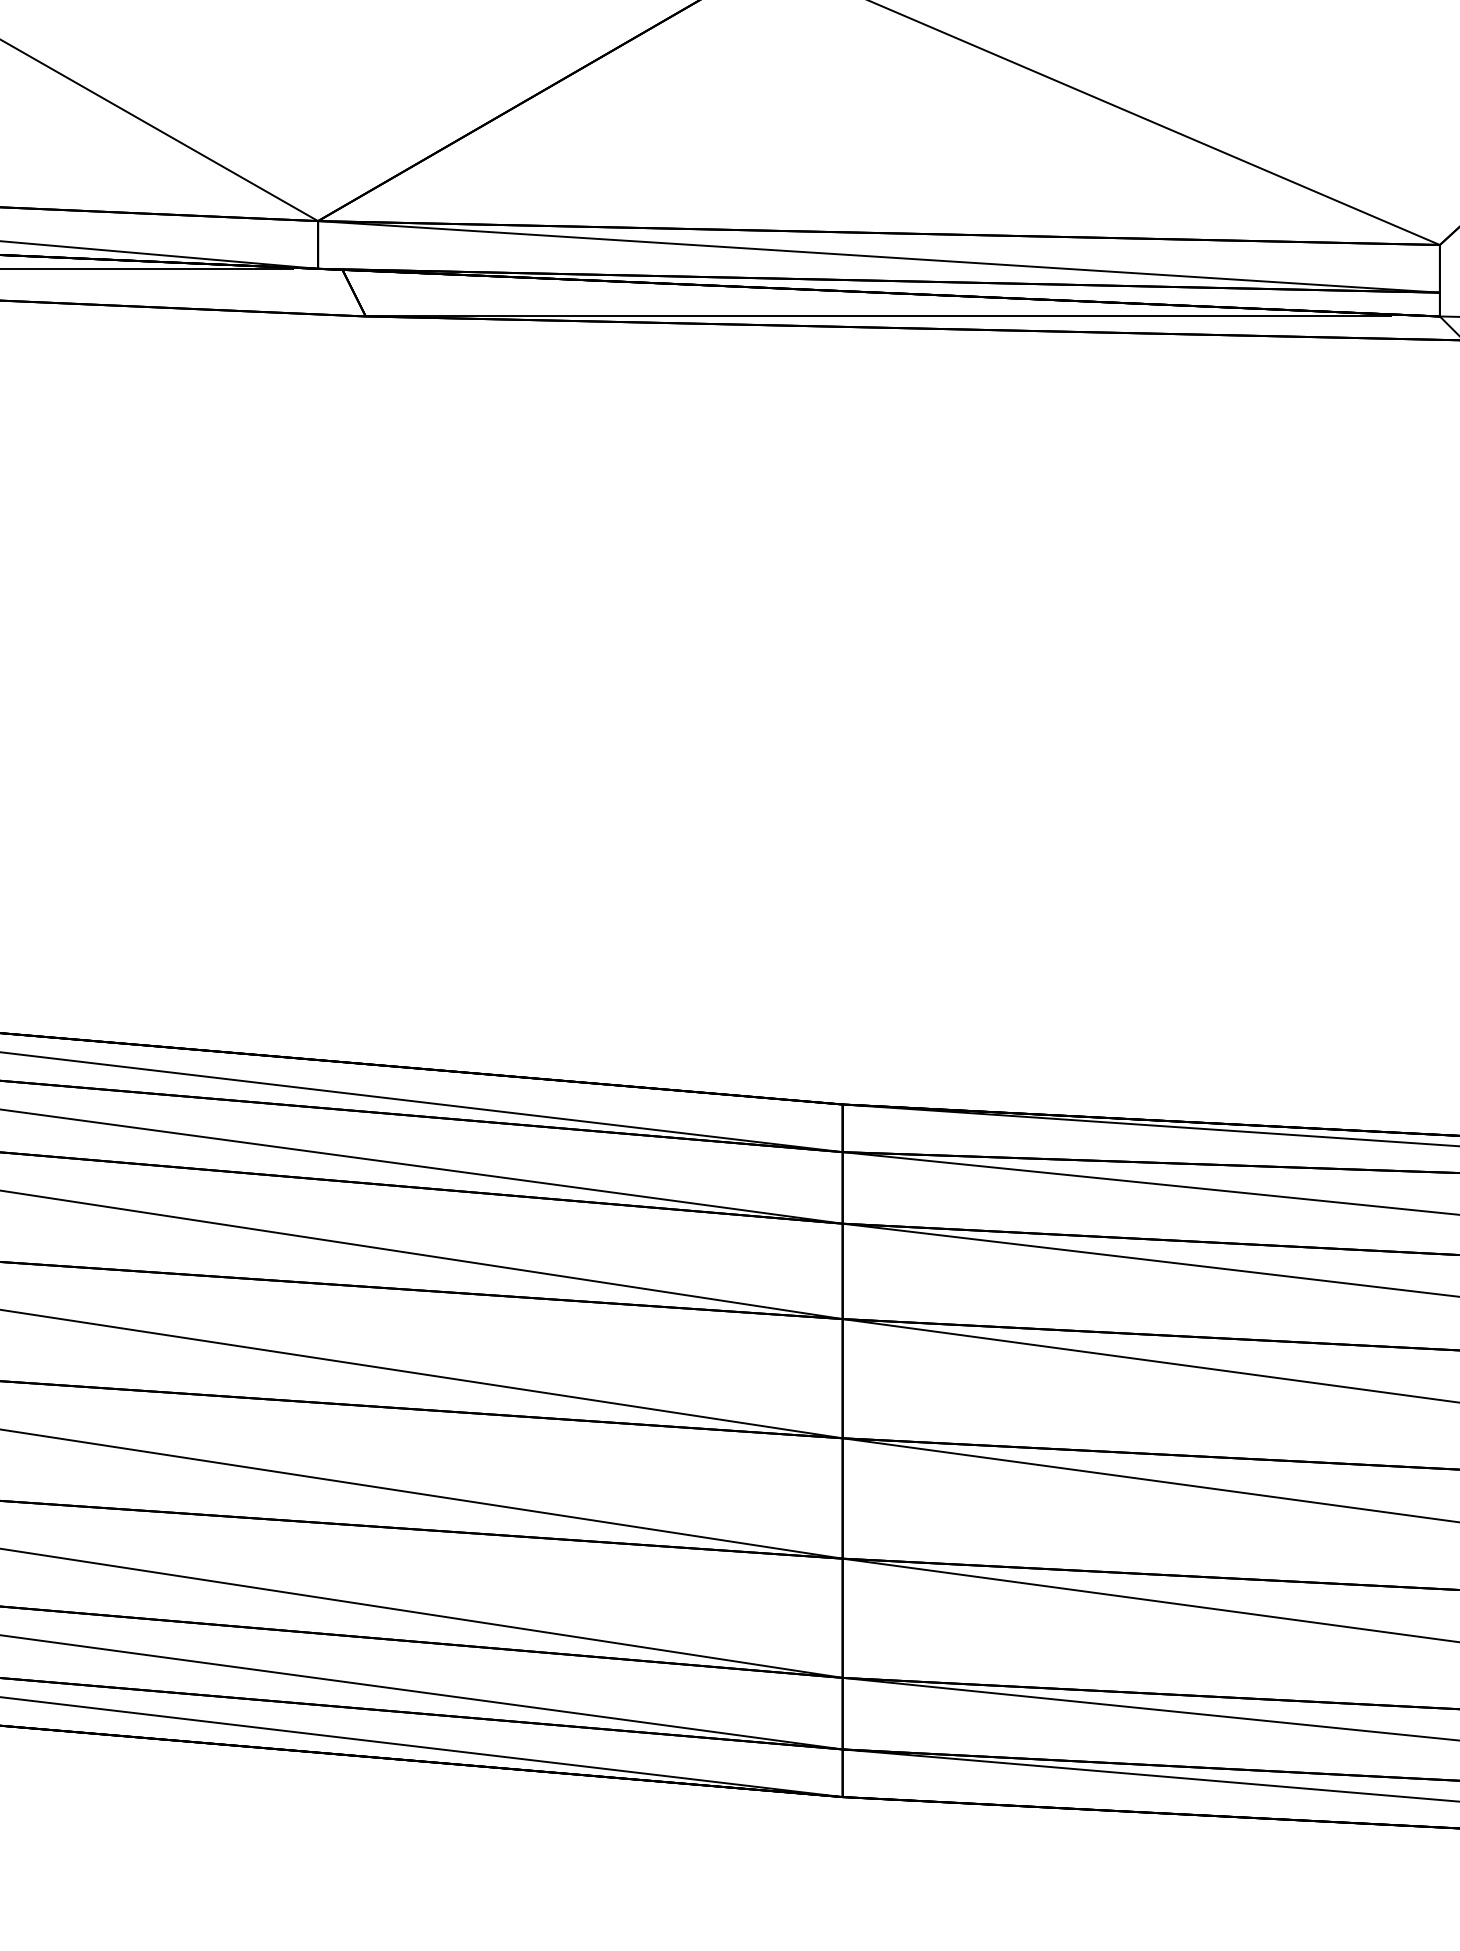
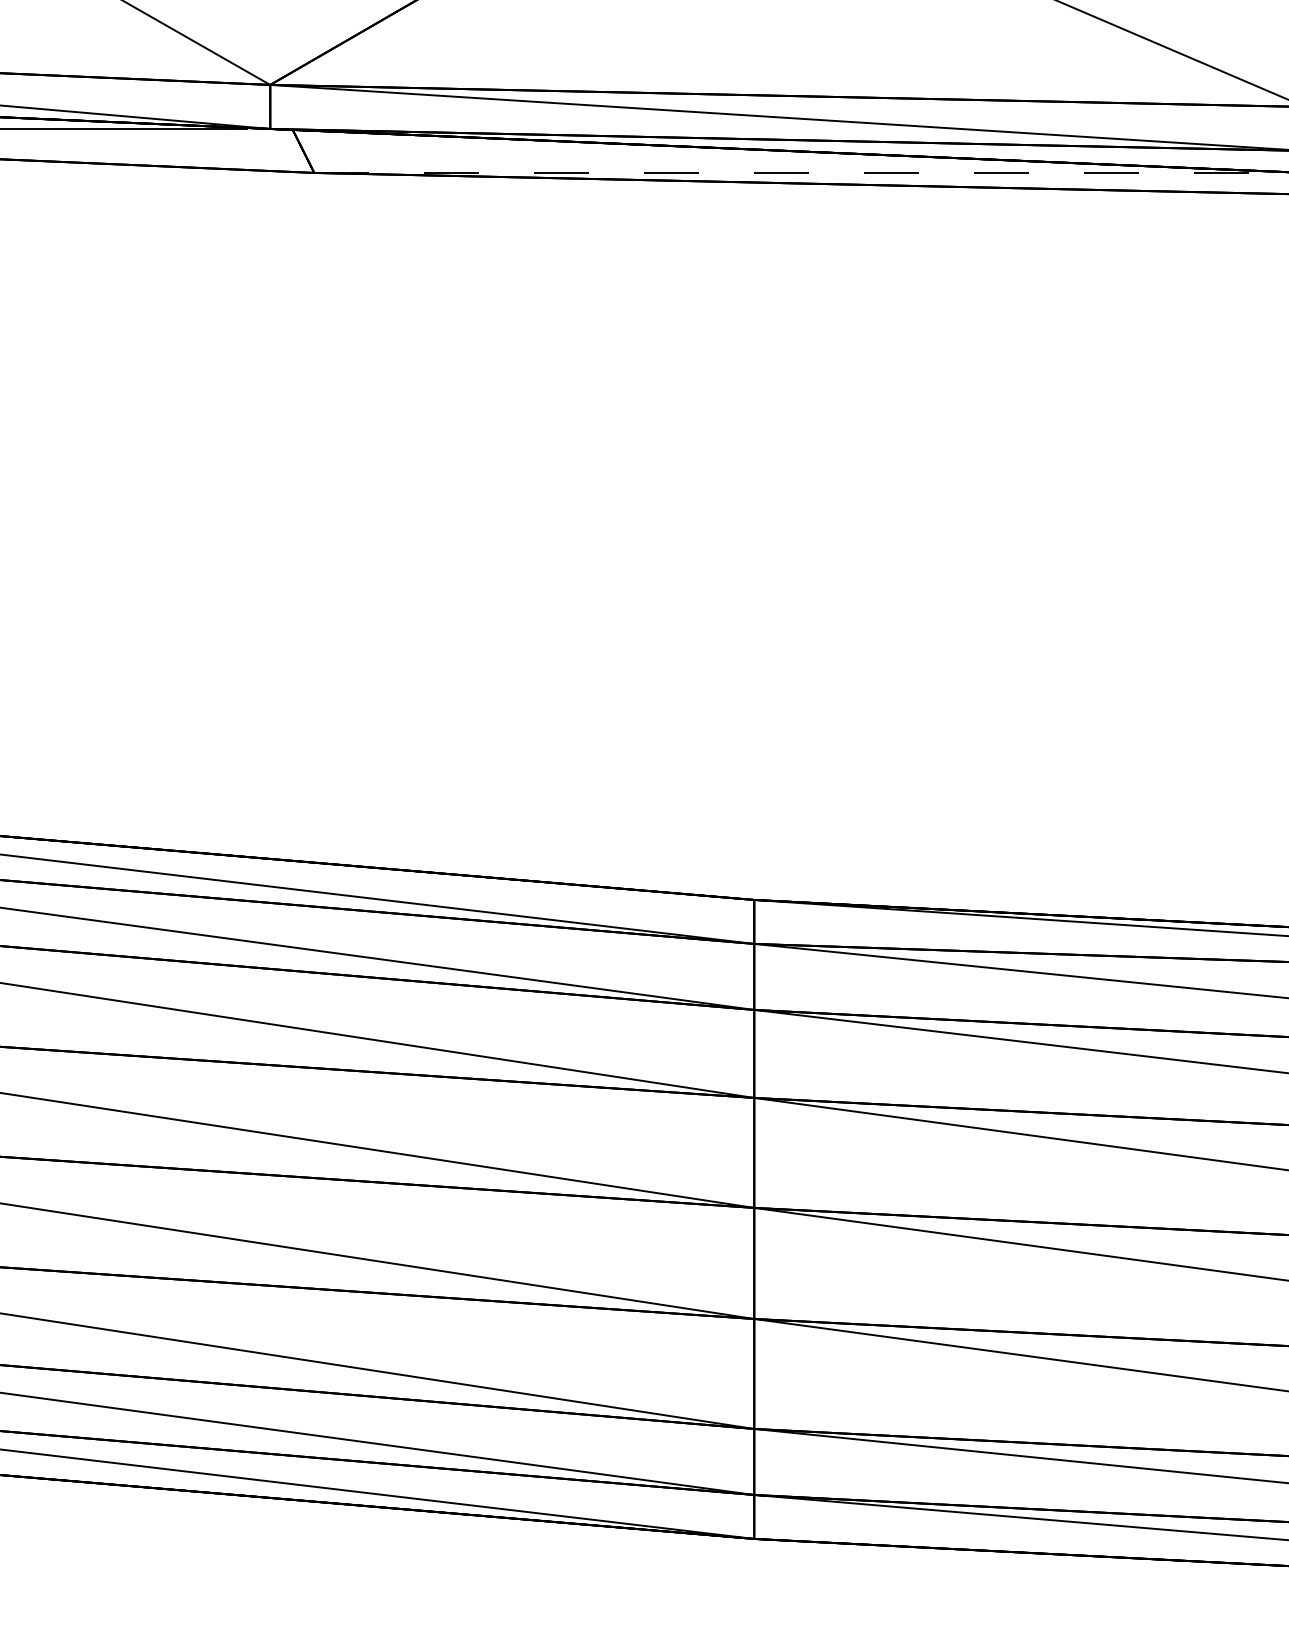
line: (879, 316) -> (788, 172), solid -> dashed

